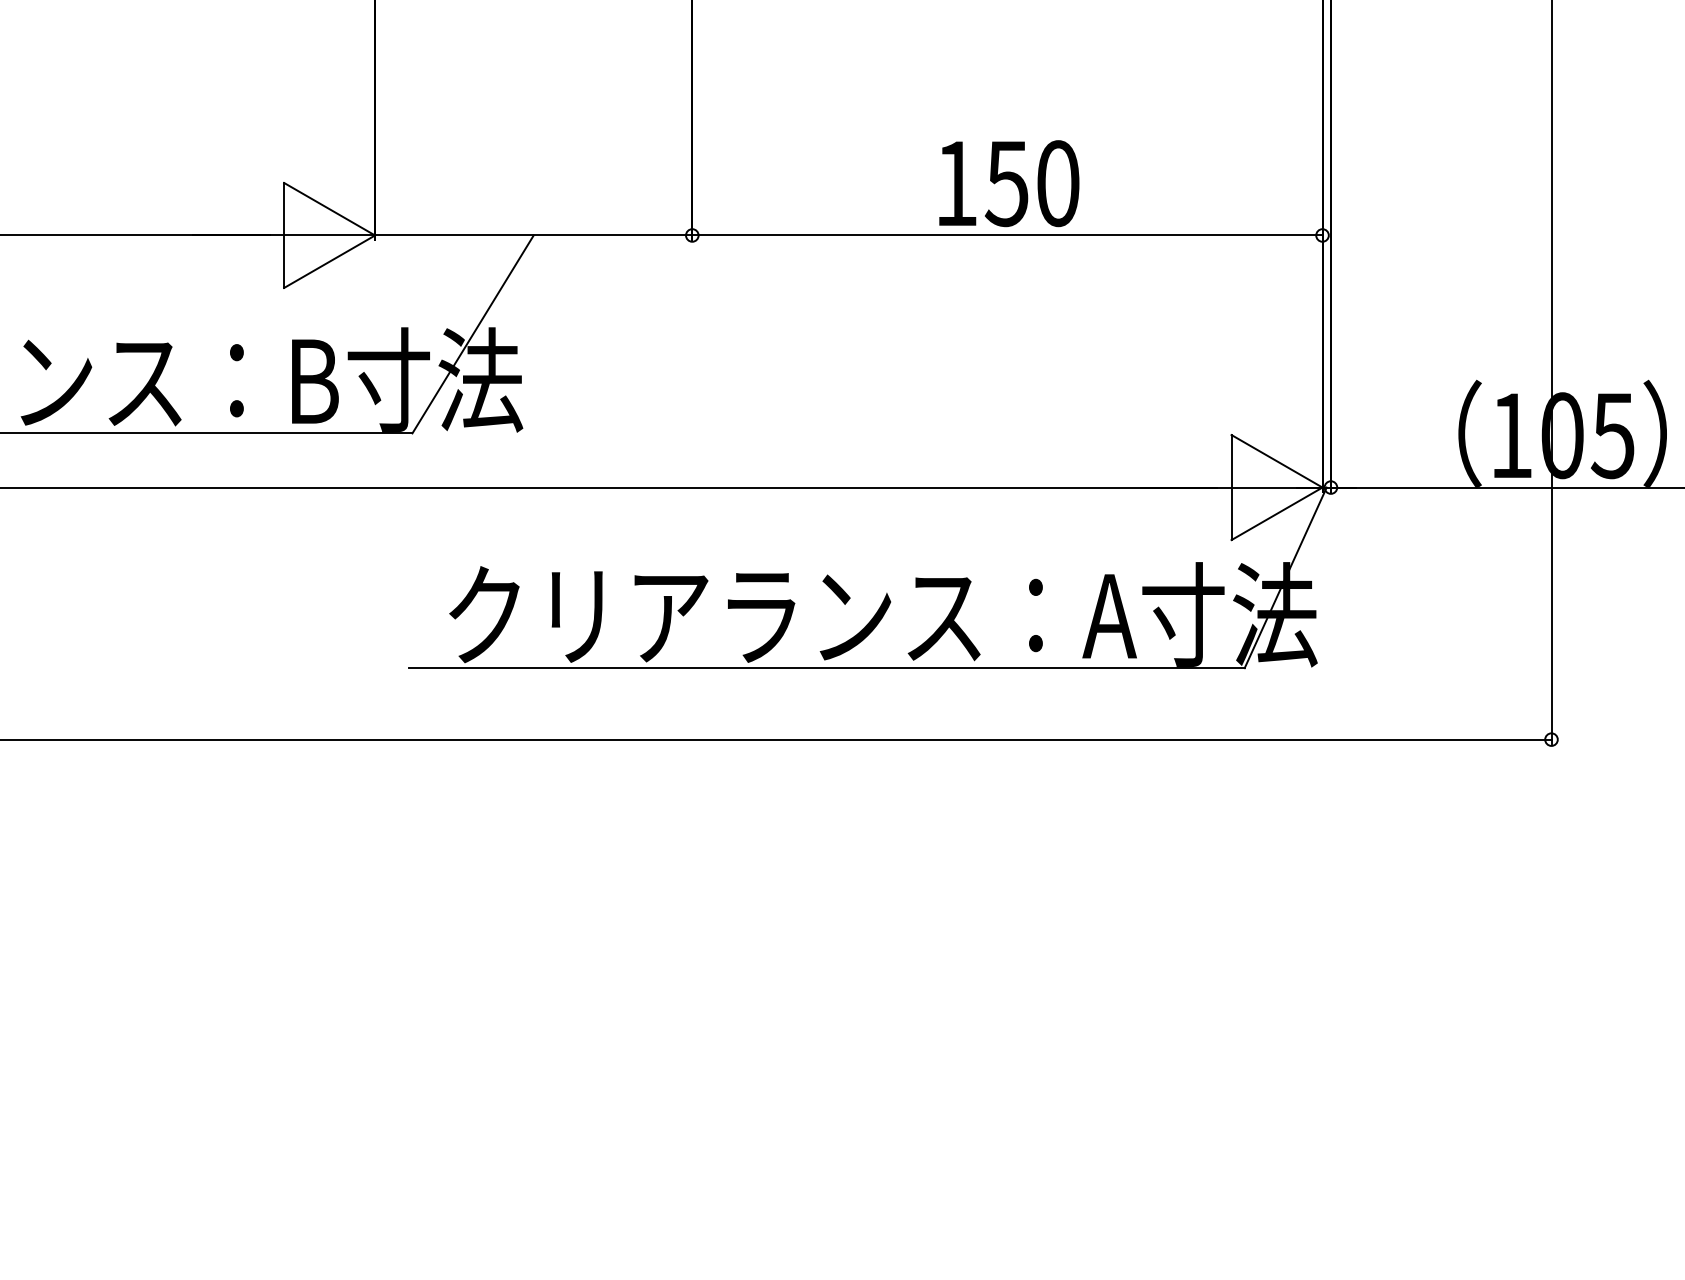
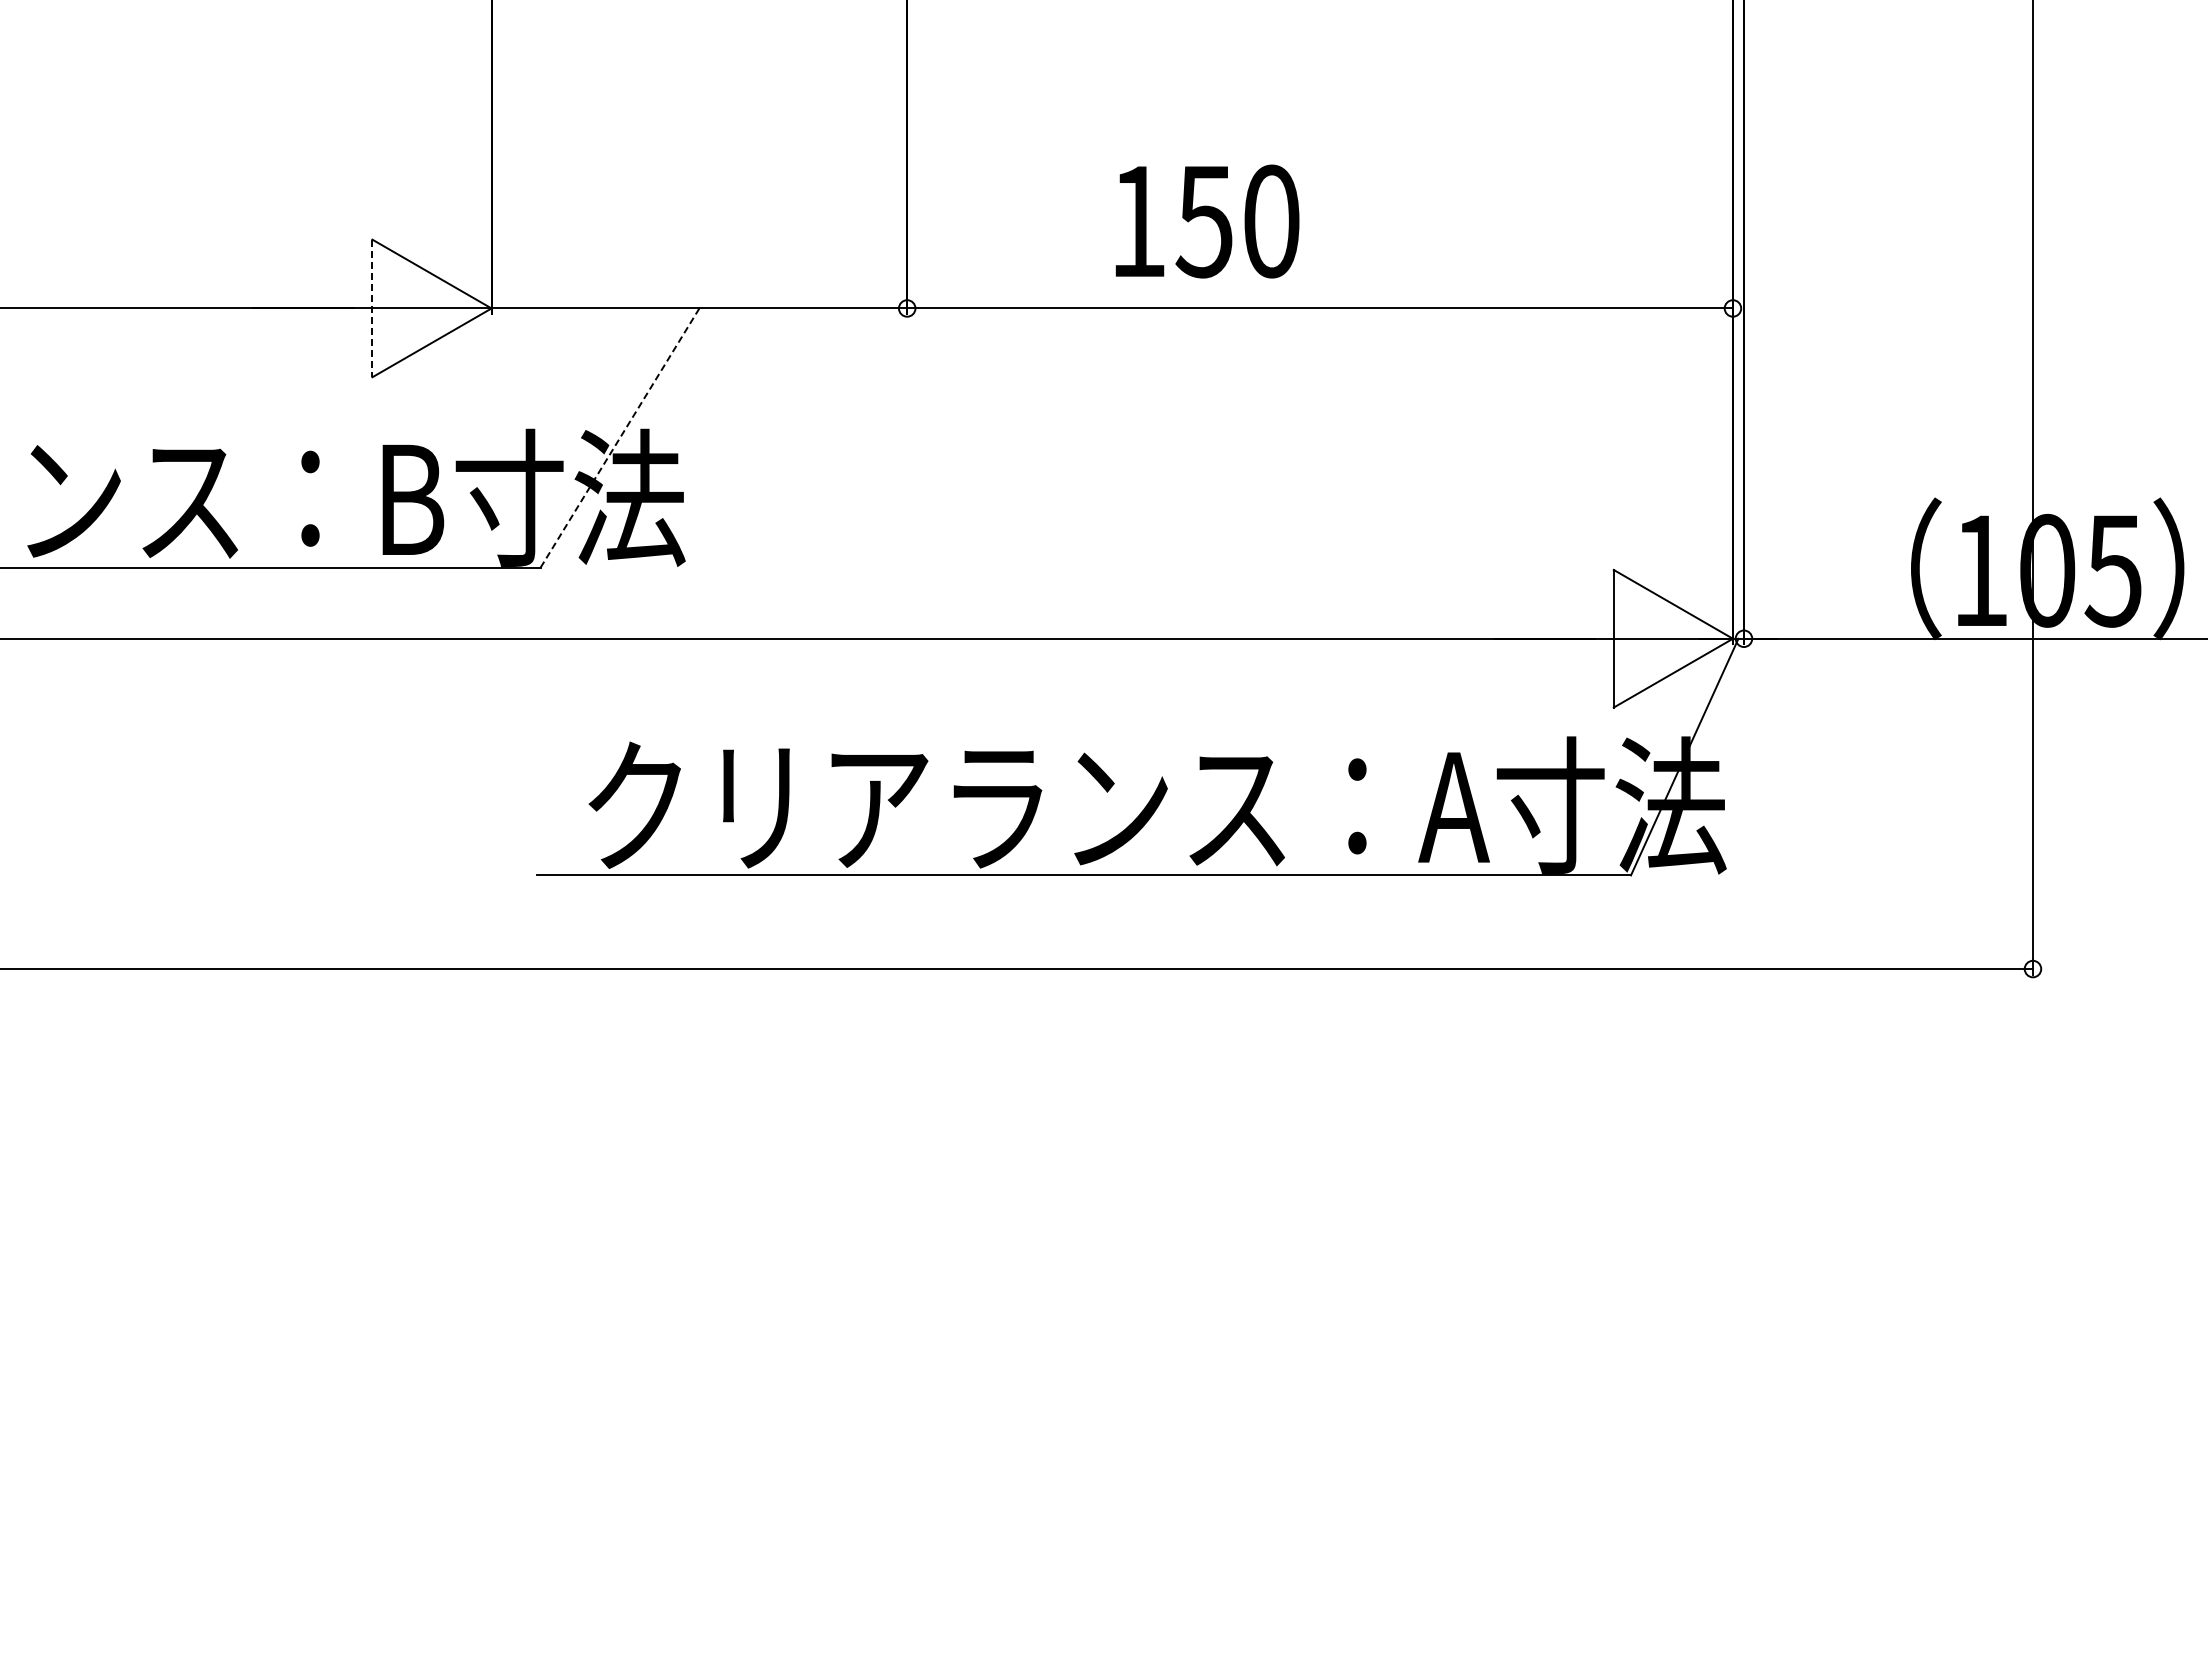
text: (1009, 183) -> (1207, 221), moved
line: (284, 235) -> (372, 308), solid -> dashed
line: (472, 334) -> (619, 438), solid -> dashed

